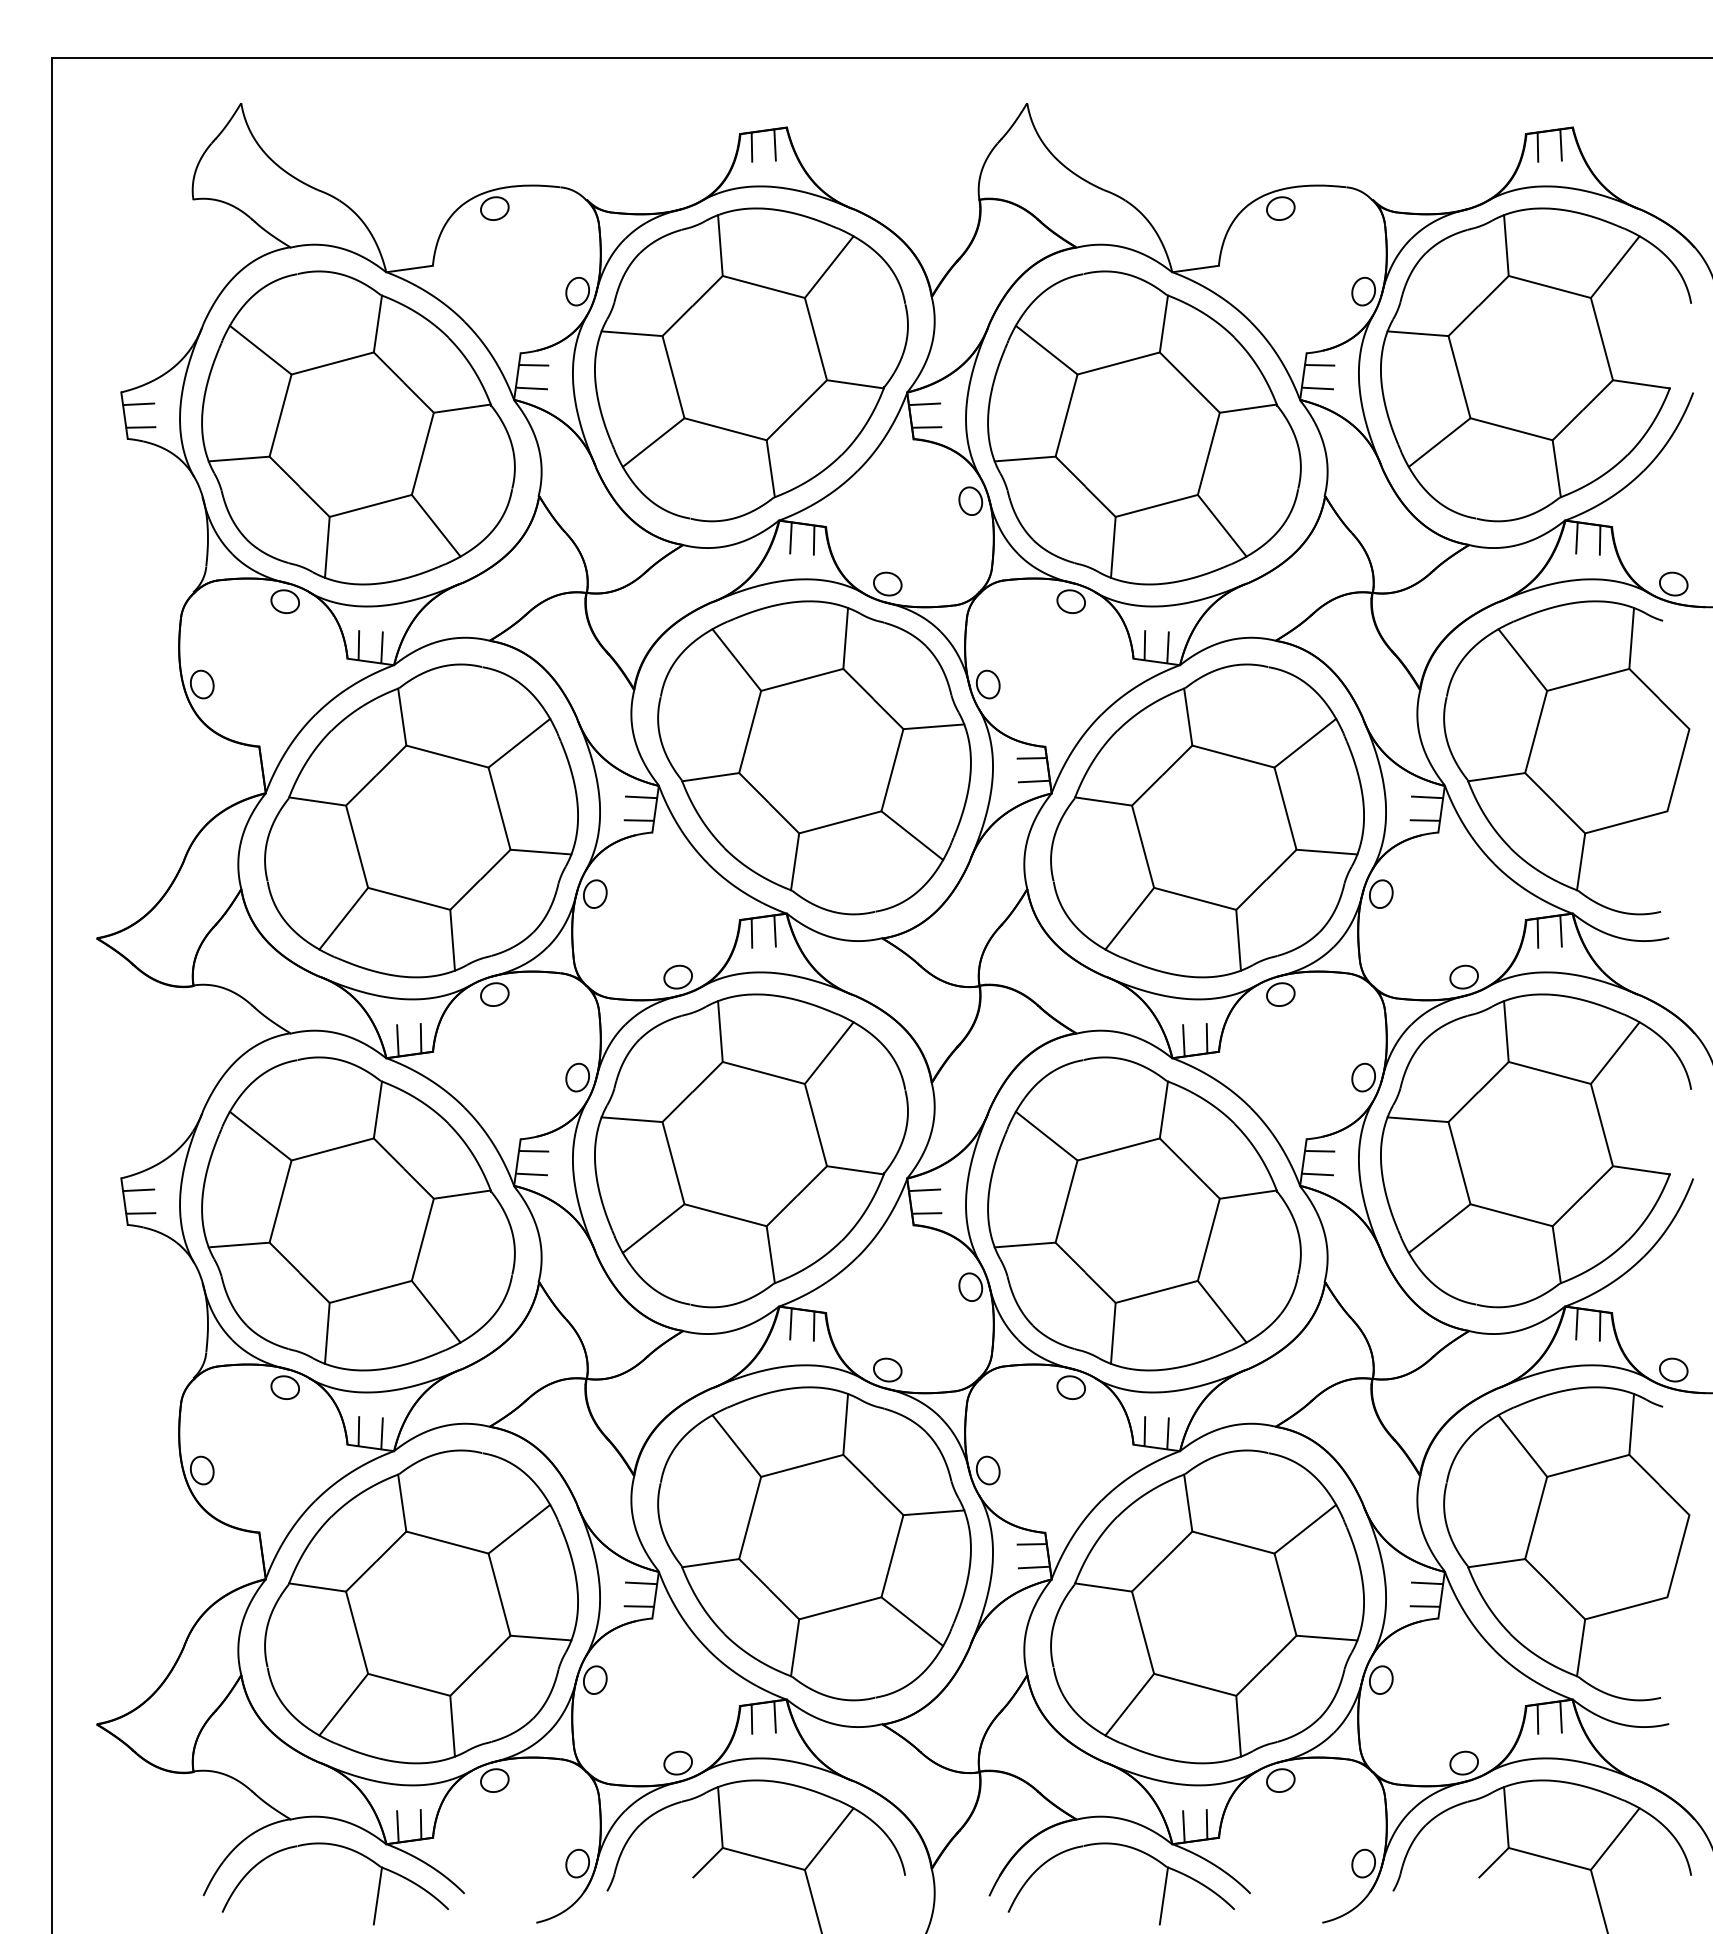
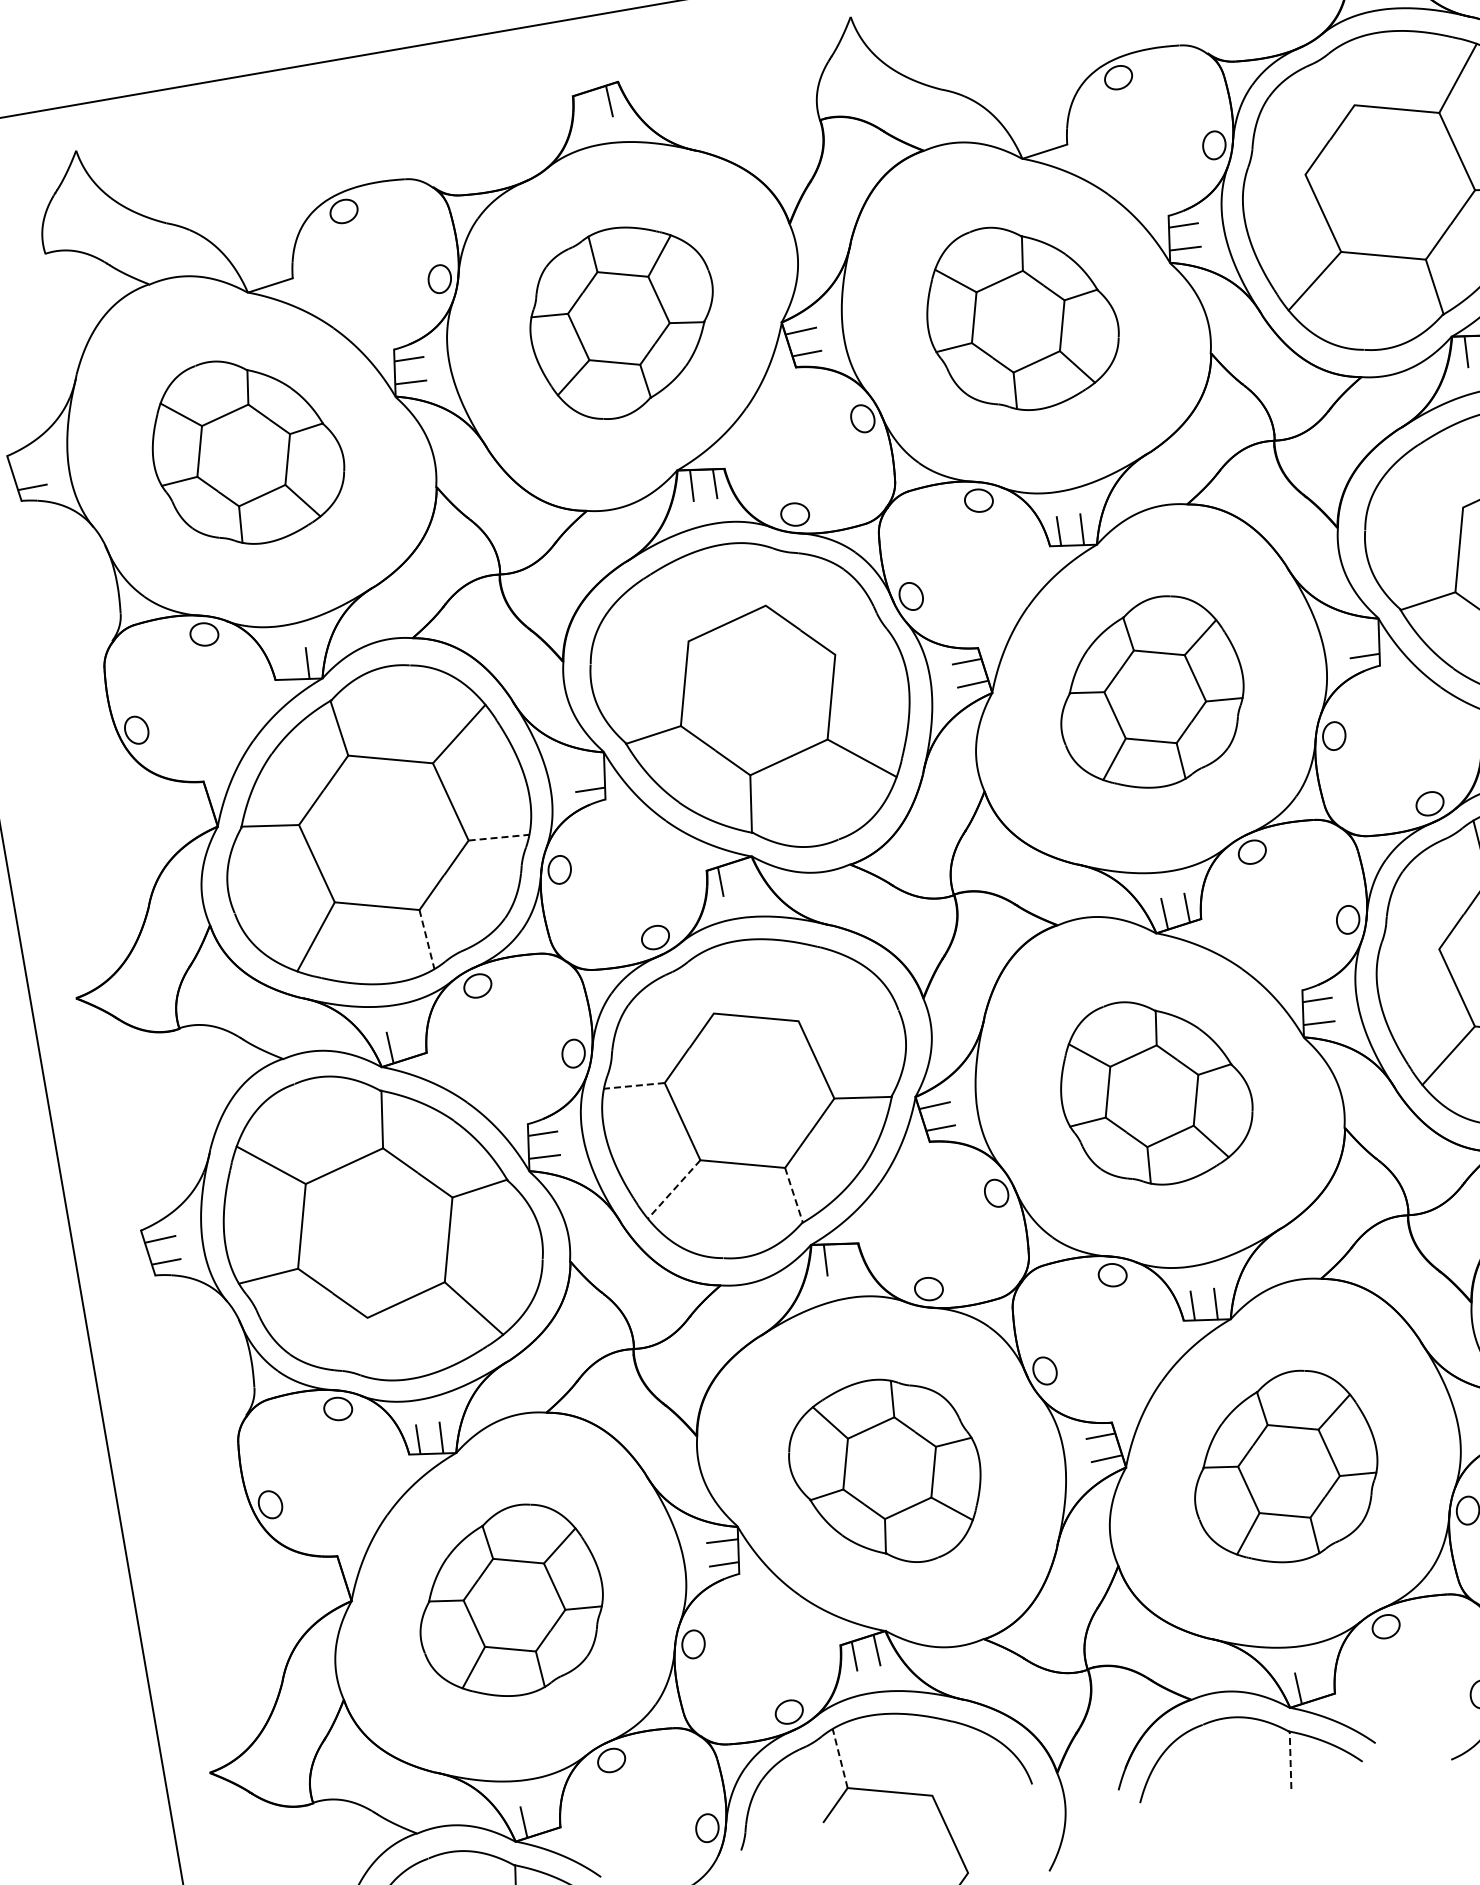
line: (751, 147) -> (586, 107), removed
line: (1506, 245) -> (1347, 75), removed
line: (1417, 333) -> (1274, 177), removed
part: (751, 364) -> (623, 321), size x0.6
line: (138, 404) -> (26, 465), removed
part: (358, 427) -> (246, 450), size x0.6
part: (1144, 427) -> (1021, 316), size x0.6
line: (845, 638) -> (762, 575), removed
line: (358, 645) -> (284, 665), removed
line: (736, 659) -> (658, 614), removed
line: (1522, 659) -> (1433, 480), removed
line: (933, 726) -> (864, 647), removed
line: (640, 797) -> (587, 766), removed
line: (1426, 797) -> (1362, 633), removed
part: (1207, 820) -> (1150, 693), size x0.6
line: (540, 852) -> (498, 838), solid -> dashed
line: (774, 930) -> (742, 875), removed
line: (452, 940) -> (426, 939), solid -> dashed
line: (720, 1031) -> (706, 983), removed
line: (420, 1038) -> (412, 1041), removed
line: (828, 1052) -> (816, 986), removed
line: (632, 1119) -> (634, 1085), solid -> dashed
line: (1417, 1119) -> (1408, 951), removed
part: (1144, 1213) -> (1155, 1091), size x0.6
line: (653, 1228) -> (673, 1189), solid -> dashed
line: (770, 1254) -> (793, 1195), solid -> dashed
line: (813, 1326) -> (848, 1258), removed
line: (327, 1332) -> (370, 1347), removed
part: (814, 1543) -> (886, 1472), size x0.6
part: (421, 1606) -> (509, 1601), size x0.6
part: (1207, 1606) -> (1284, 1467), size x0.6
line: (720, 1817) -> (840, 1758), solid -> dashed
line: (420, 1824) -> (545, 1816), removed
line: (1206, 1824) -> (1320, 1682), removed
line: (828, 1838) -> (950, 1760), removed
line: (1163, 1895) -> (1290, 1759), solid -> dashed

